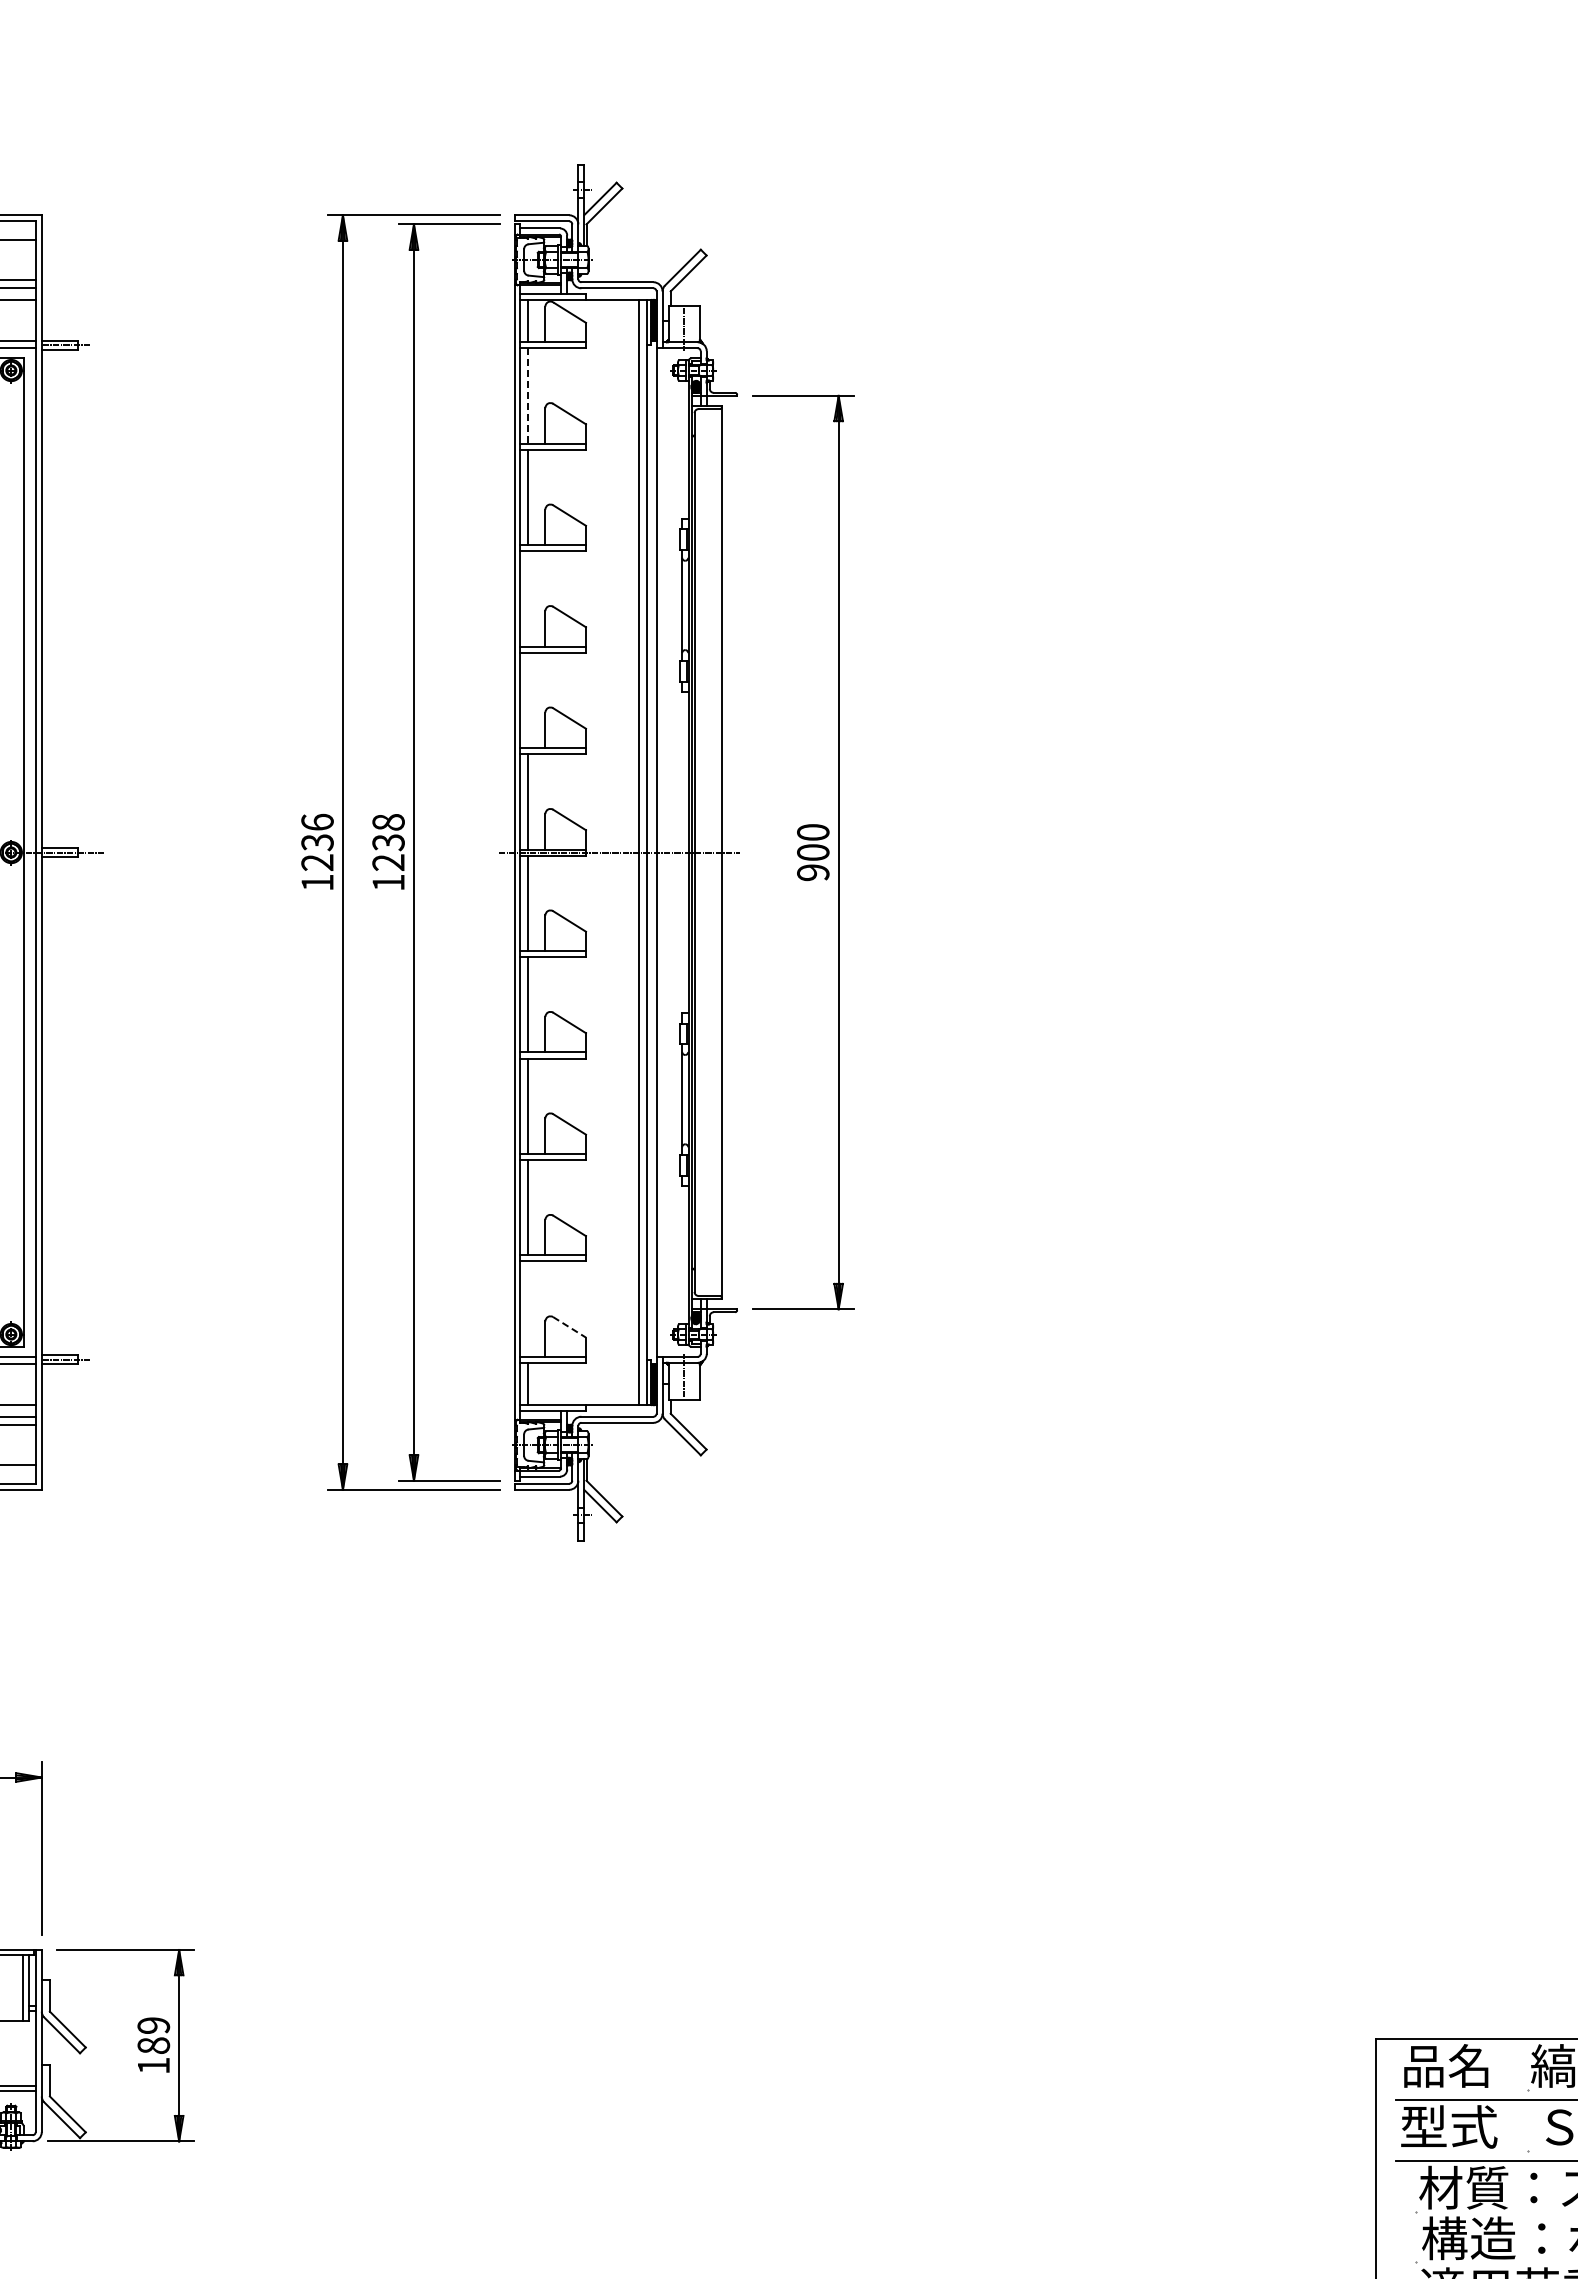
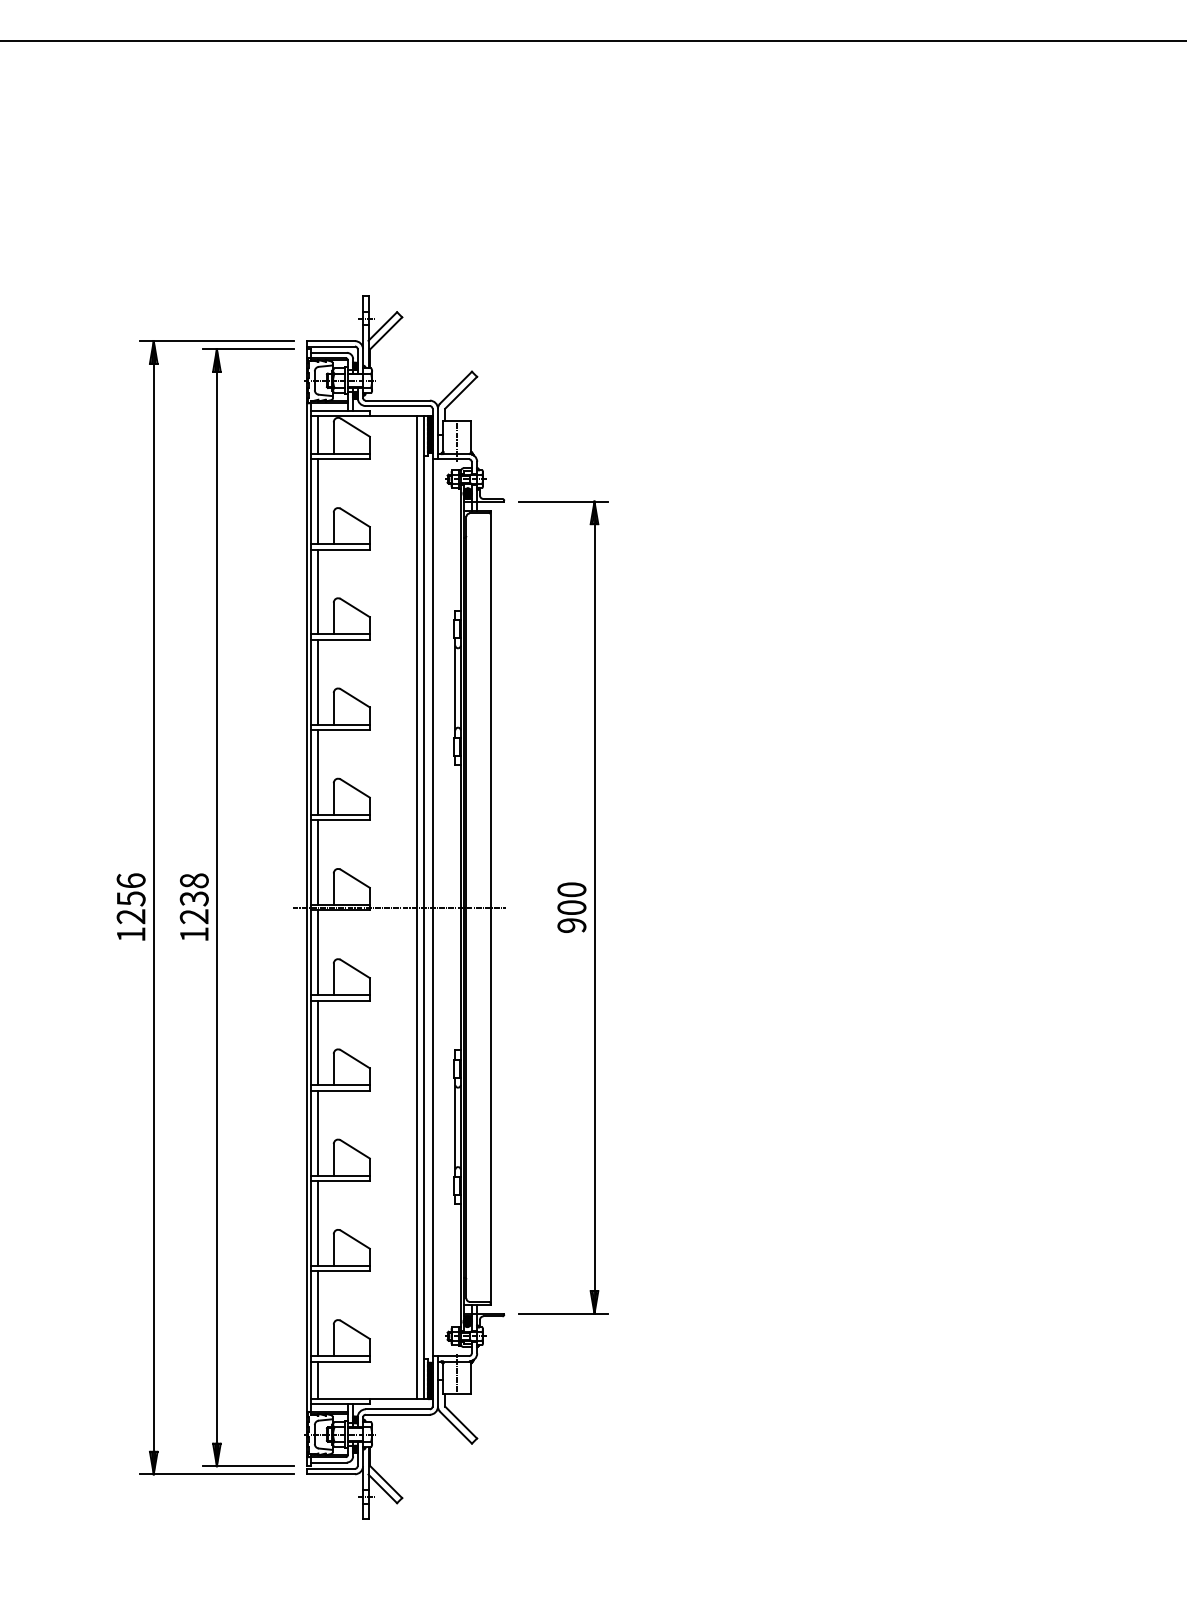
line: (528, 395) -> (318, 501), dashed -> solid
line: (528, 598) -> (318, 681), added
line: (528, 700) -> (318, 772), added
text: (317, 842) -> (131, 898), 1236 -> 1256
line: (528, 1308) -> (318, 1313), added
line: (570, 1327) -> (356, 1329), dashed -> solid

